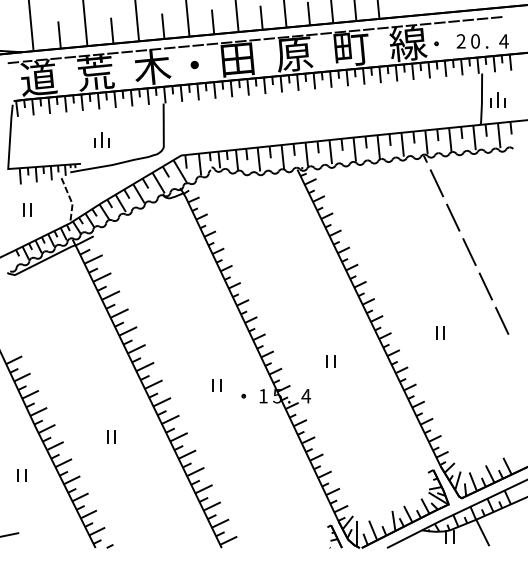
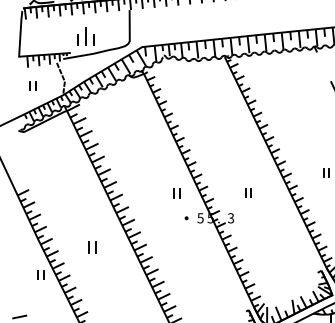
part: (101, 139) -> (85, 35), size x1.6
line: (436, 183) -> (323, 66), removed
part: (216, 385) -> (176, 193), moved
text: (305, 395) -> (230, 217), 4 -> 3
text: (262, 396) -> (199, 218), 1 -> 5
part: (111, 436) -> (92, 246), size x1.4
part: (21, 475) -> (40, 274), moved

